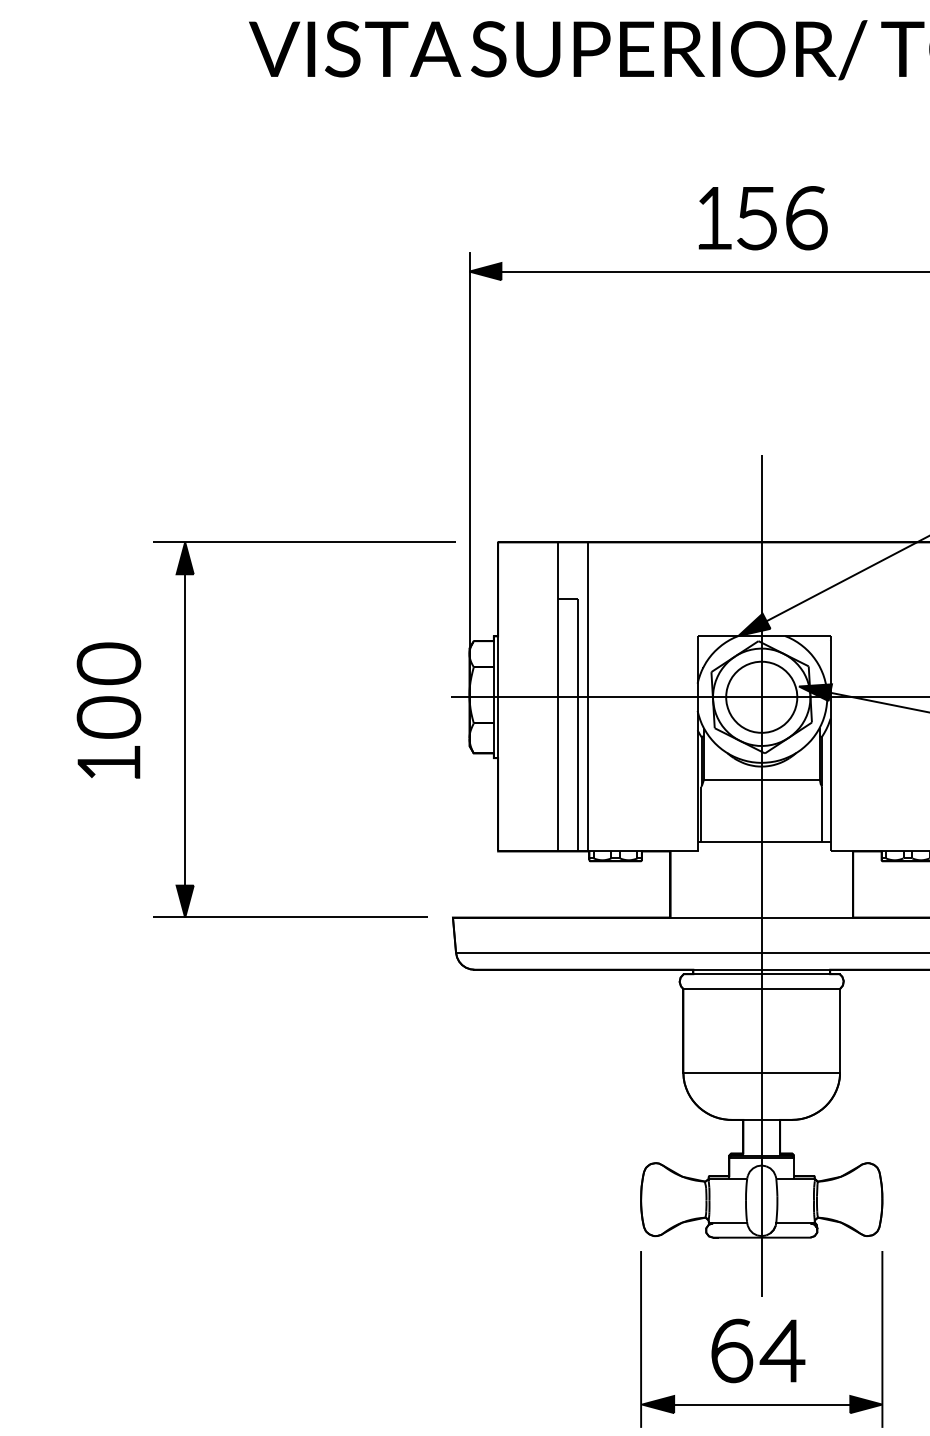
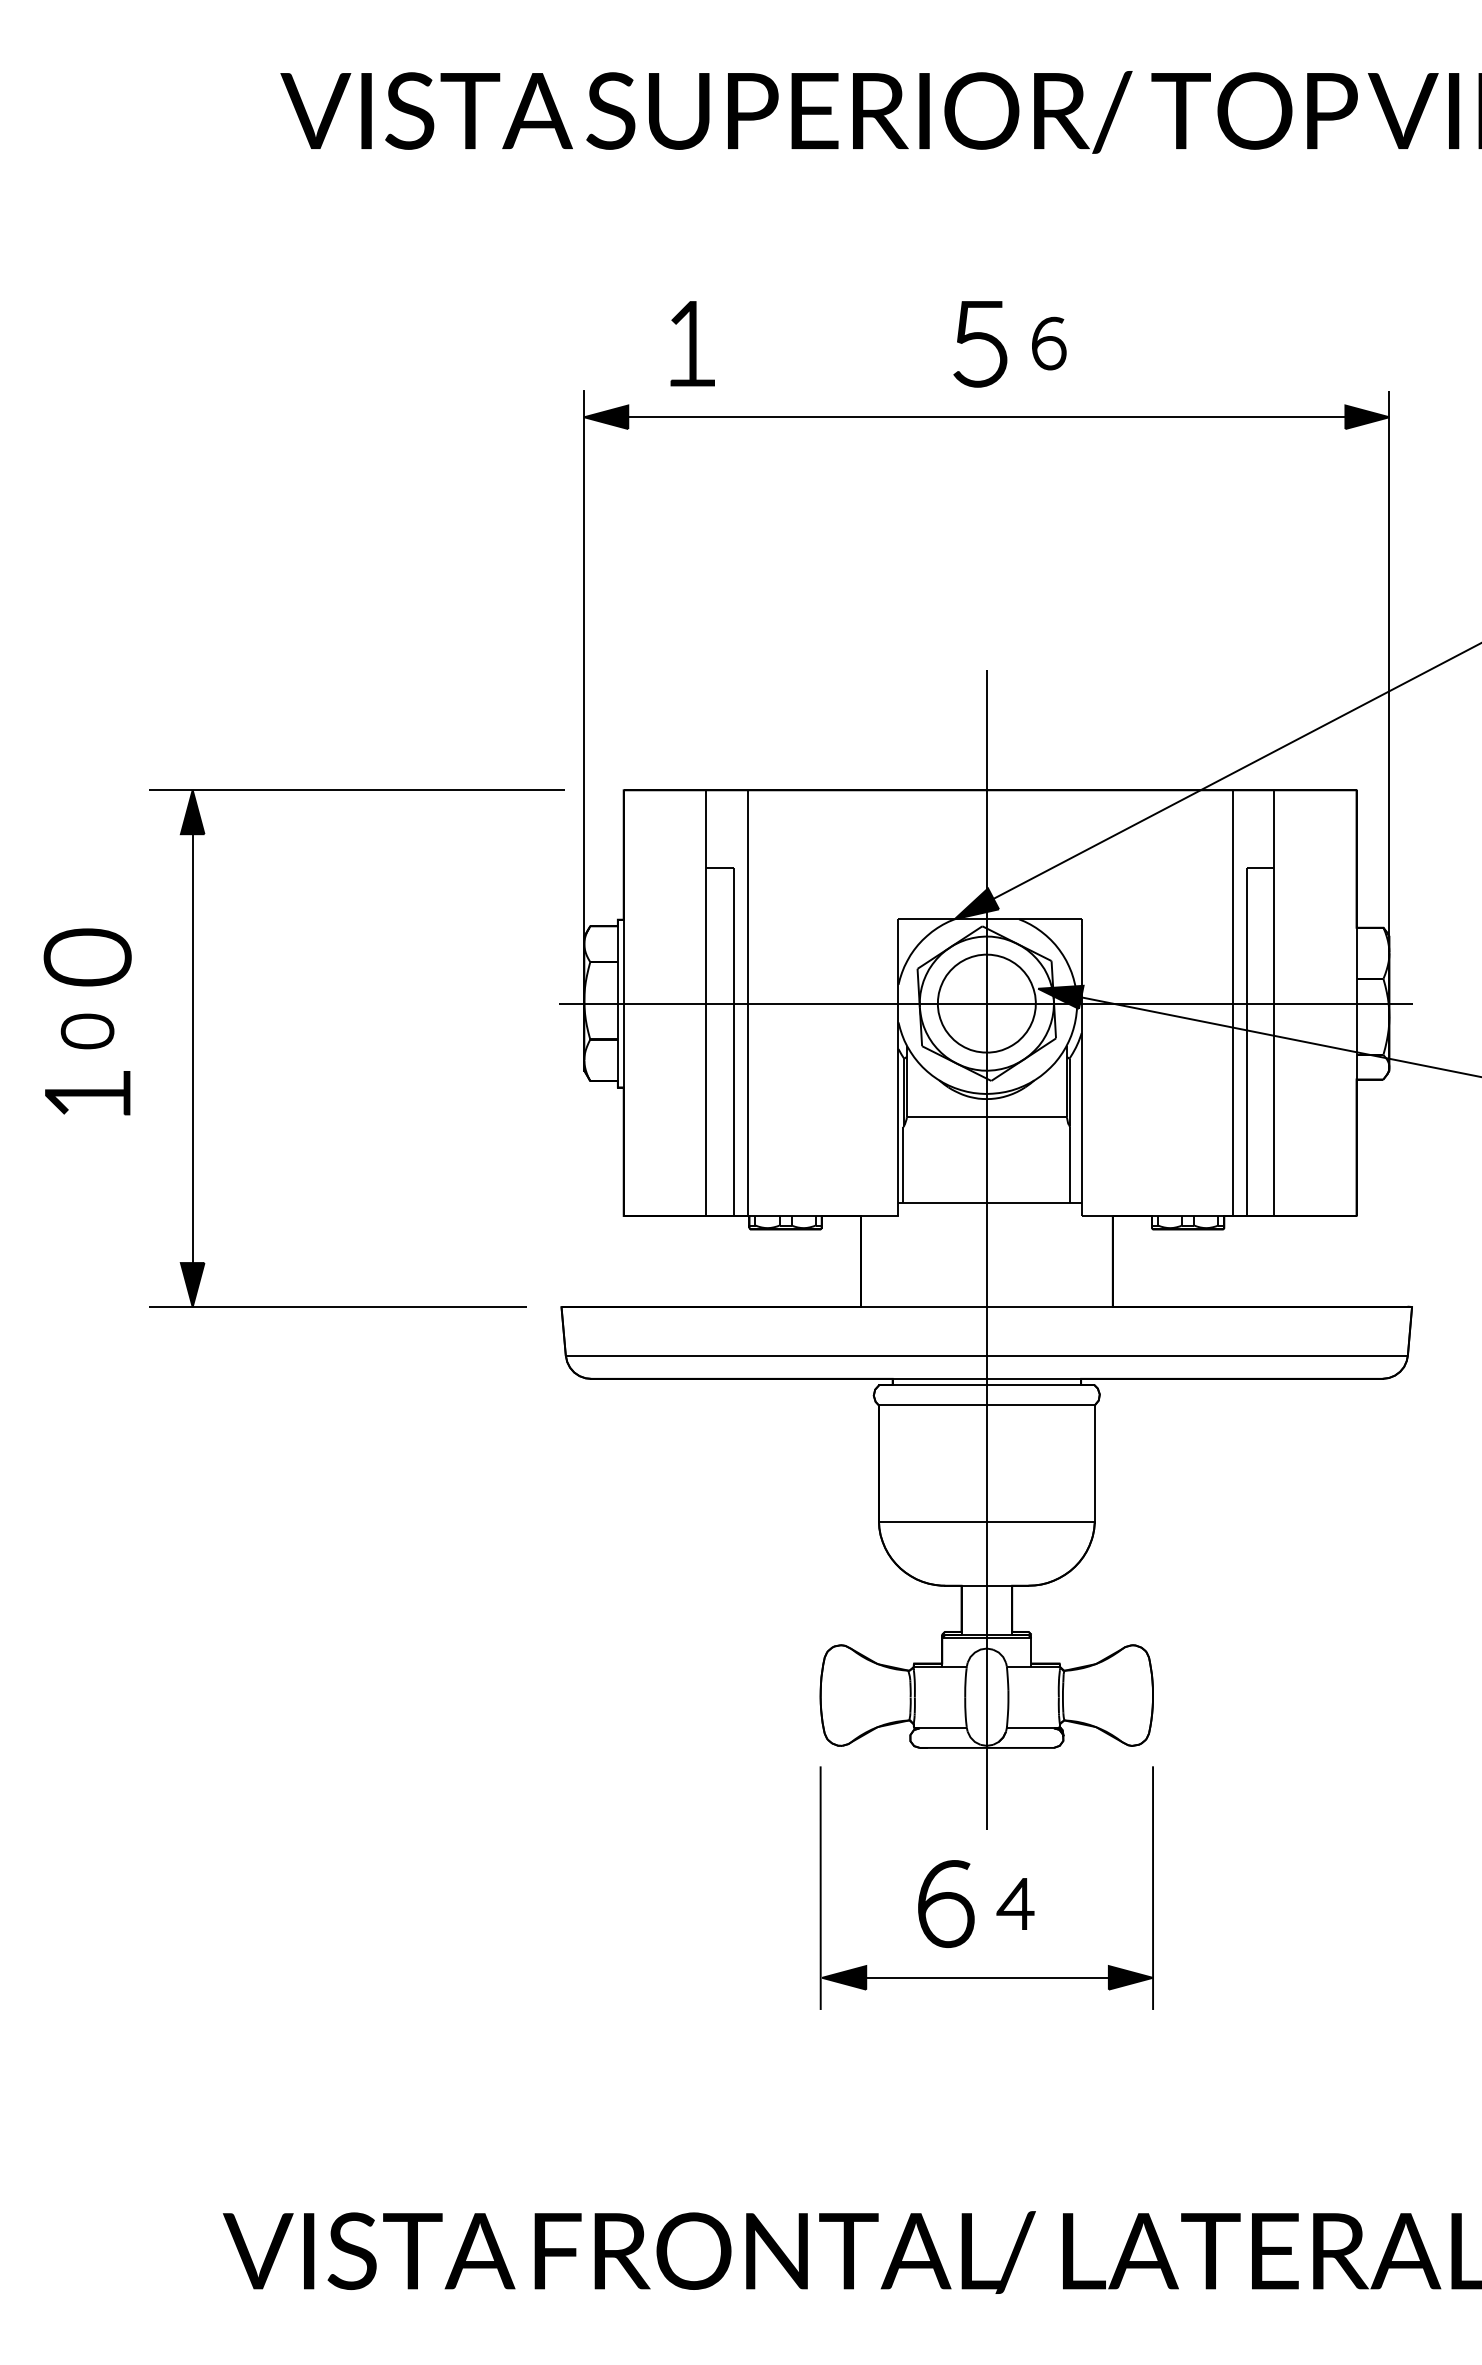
part: (715, 218) -> (692, 343), moved
part: (807, 218) -> (1049, 343), size x0.6
part: (108, 717) -> (87, 1031), size x0.6
part: (782, 1350) -> (1015, 1903), size x0.6

